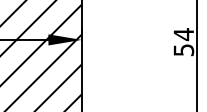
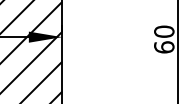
text: (183, 42) -> (163, 39), 54 -> 60

